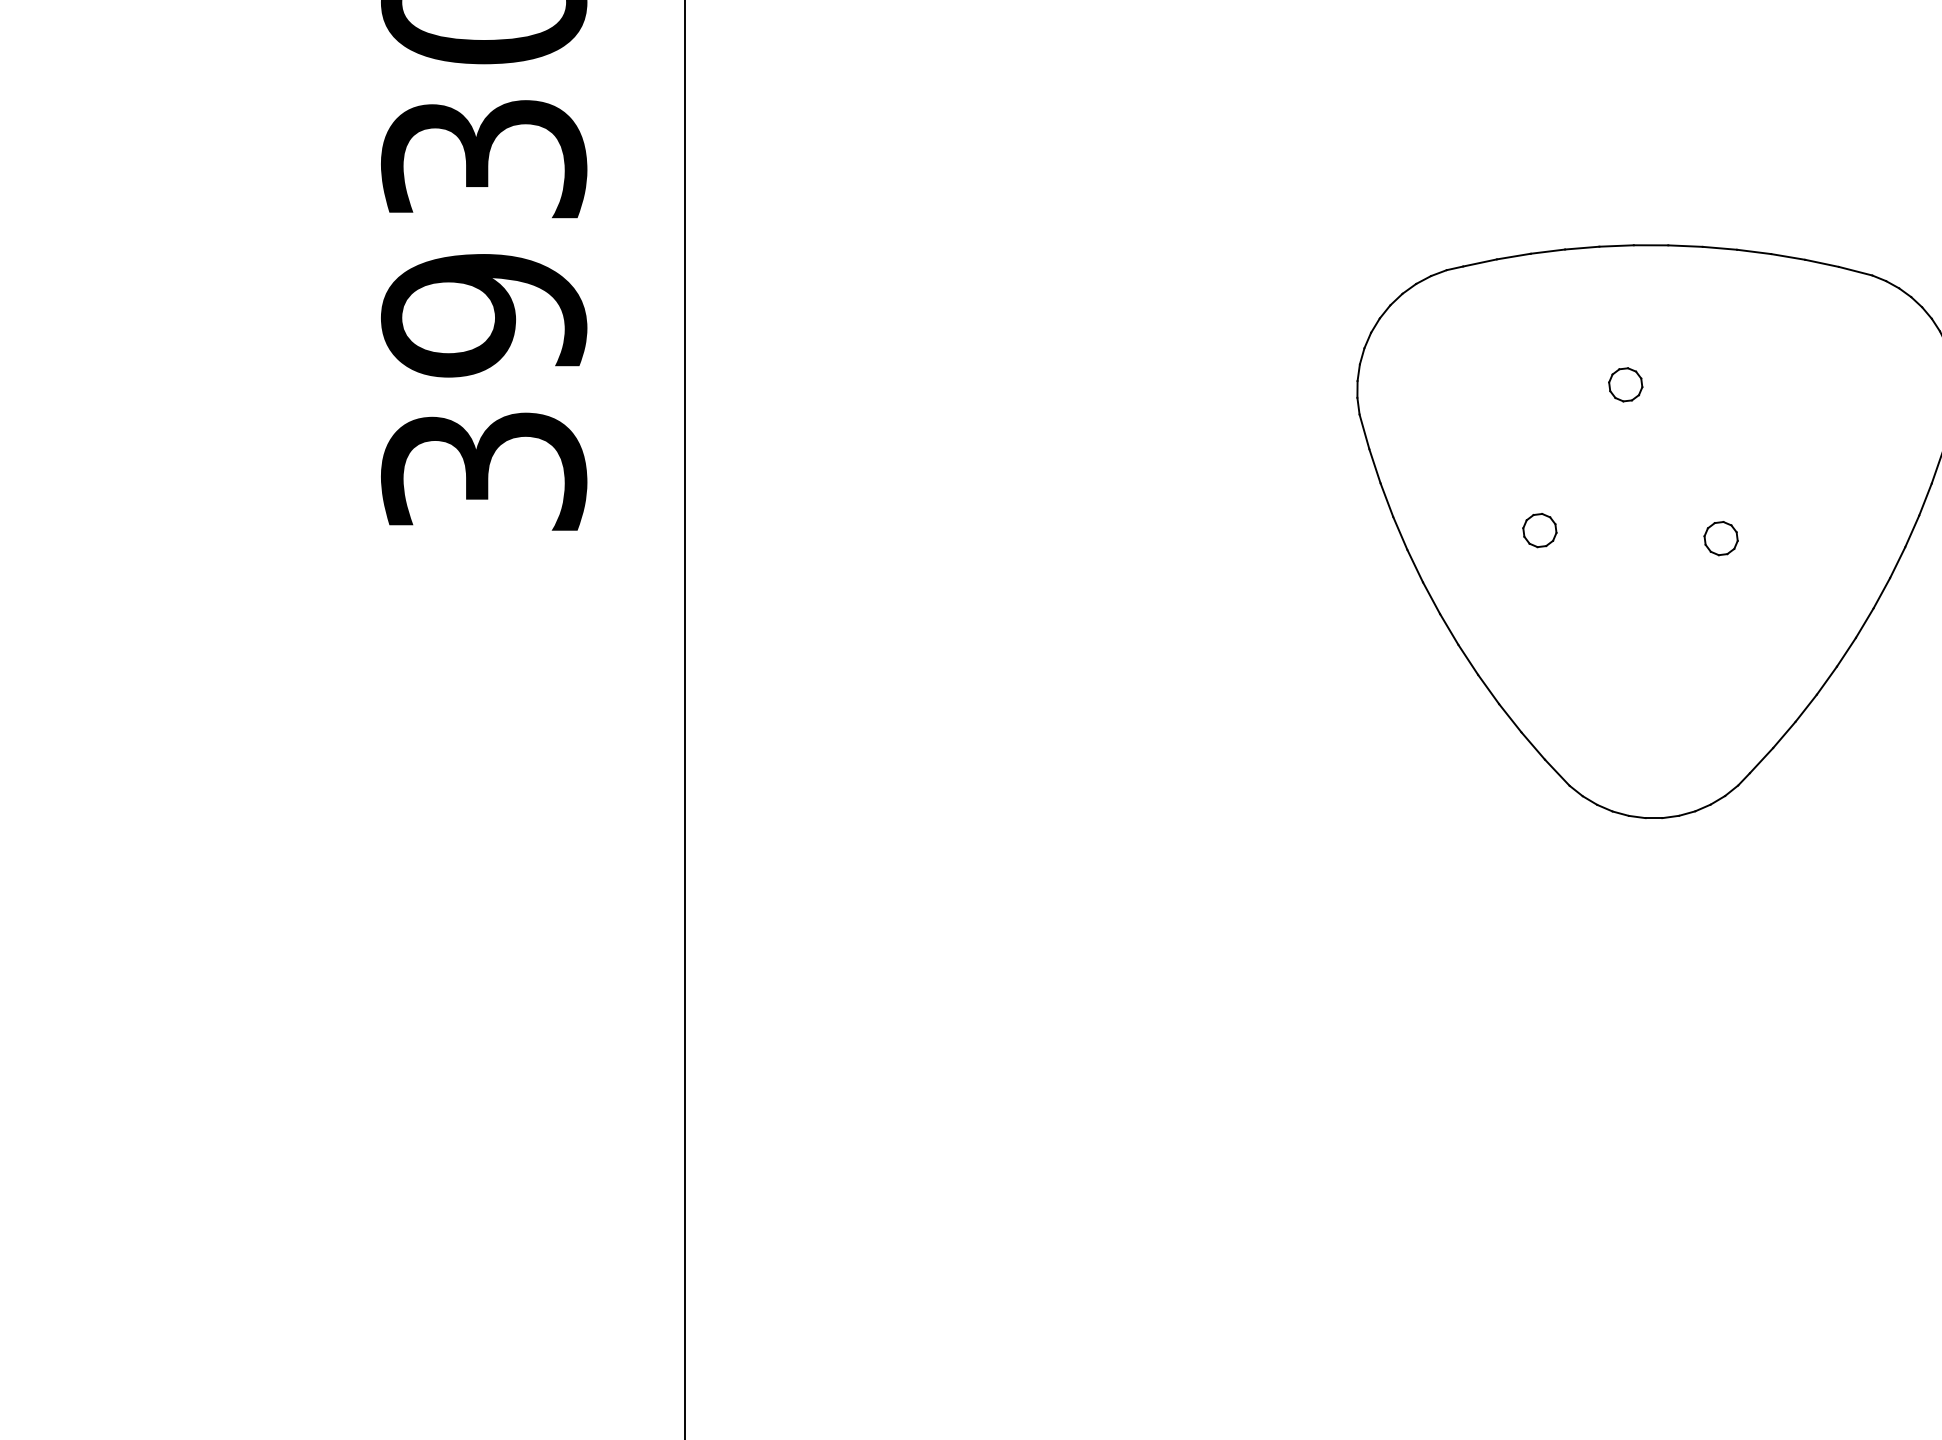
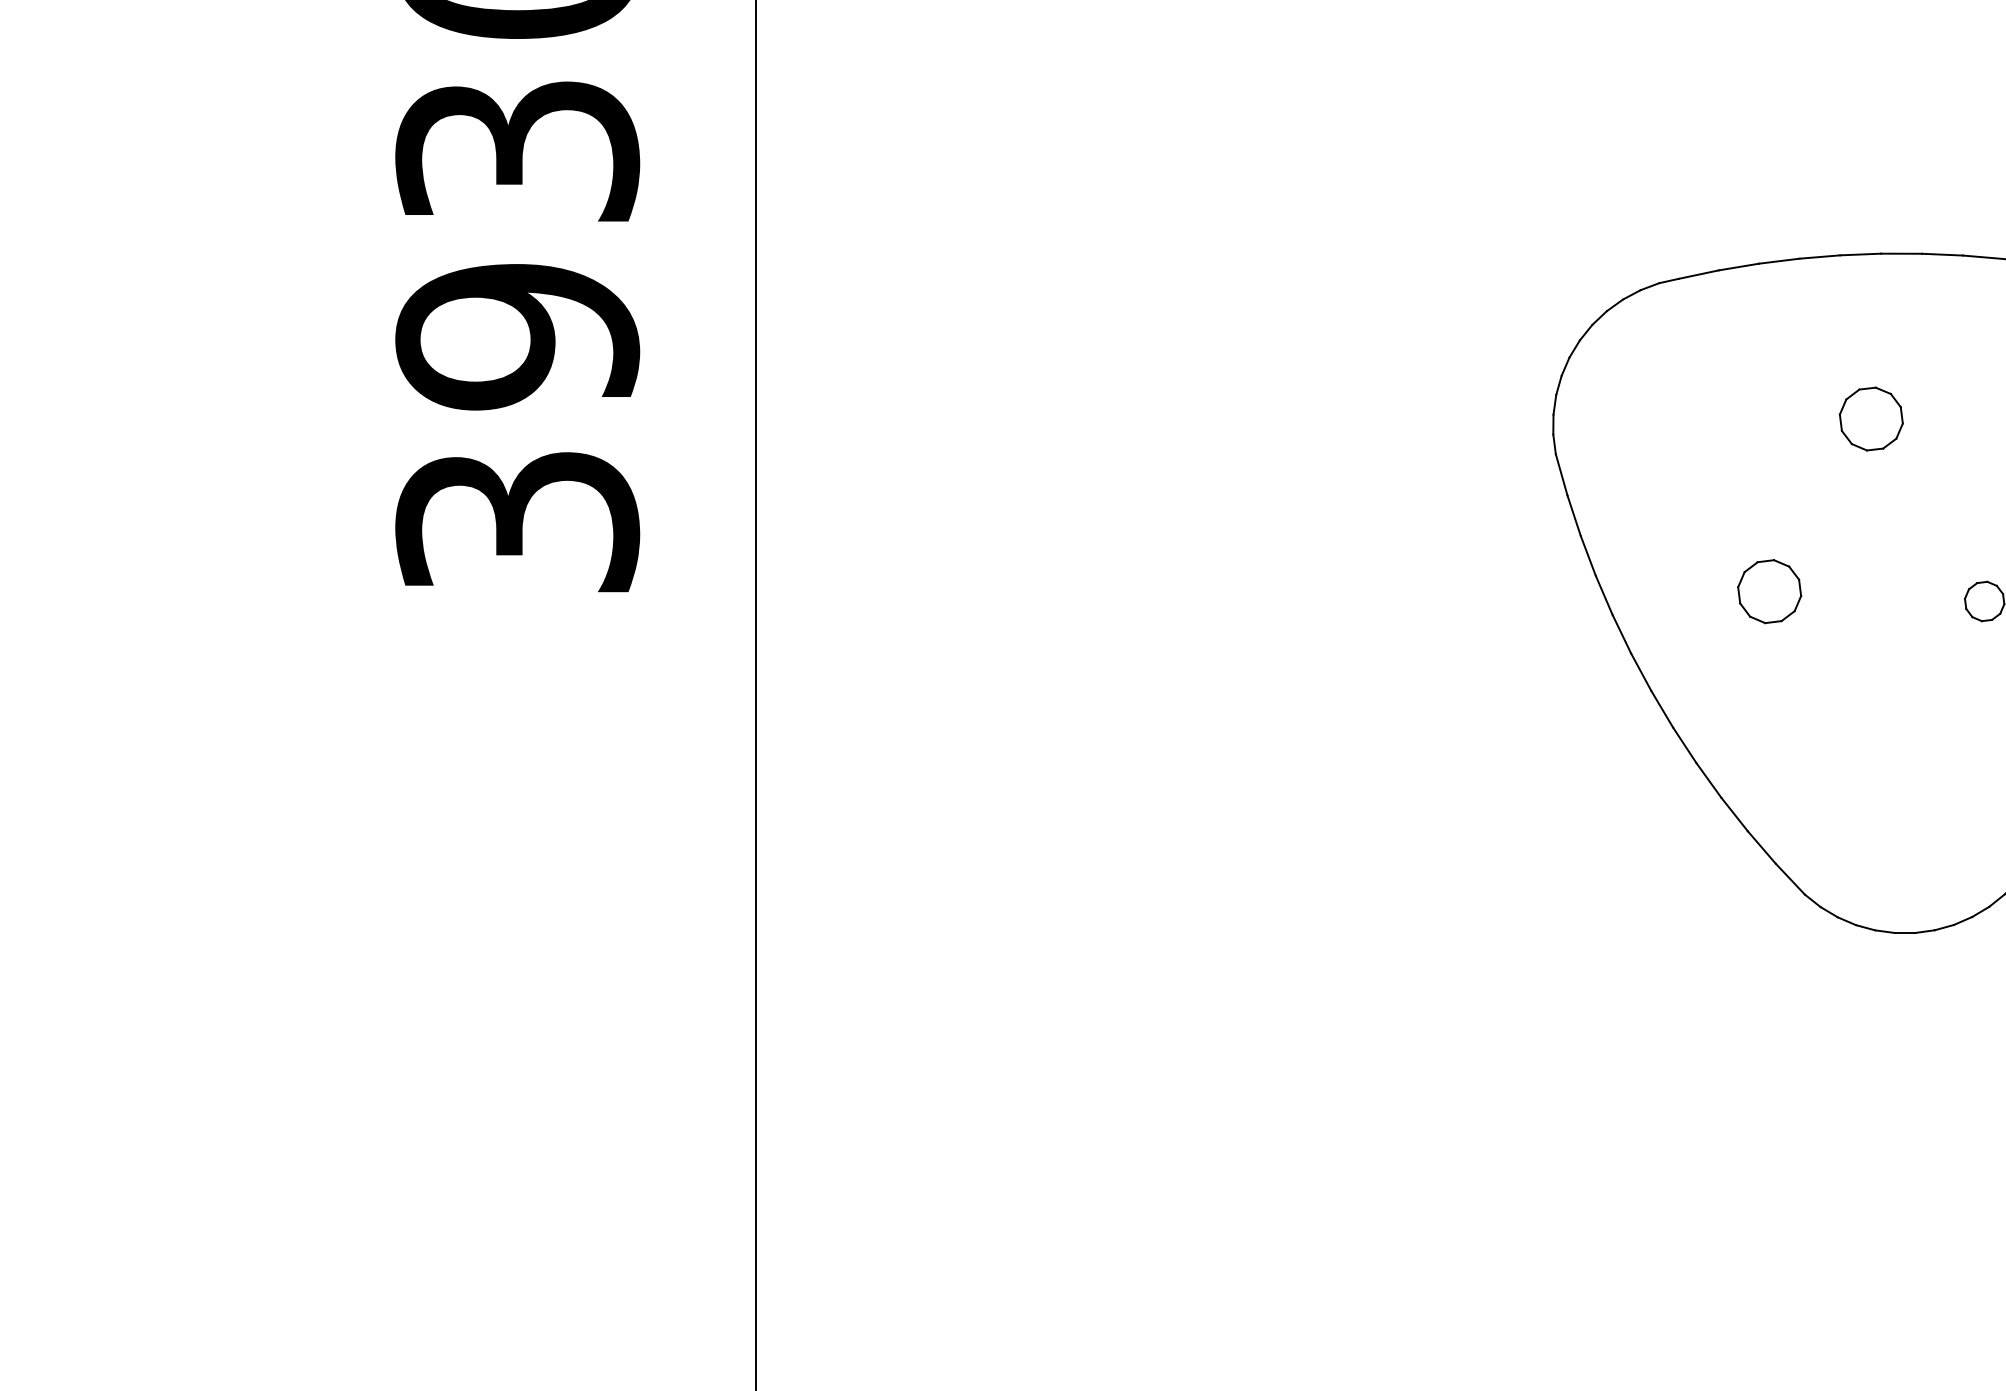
part: (1625, 384) -> (1871, 418), size x1.6
part: (1539, 530) -> (1769, 591), size x1.6

